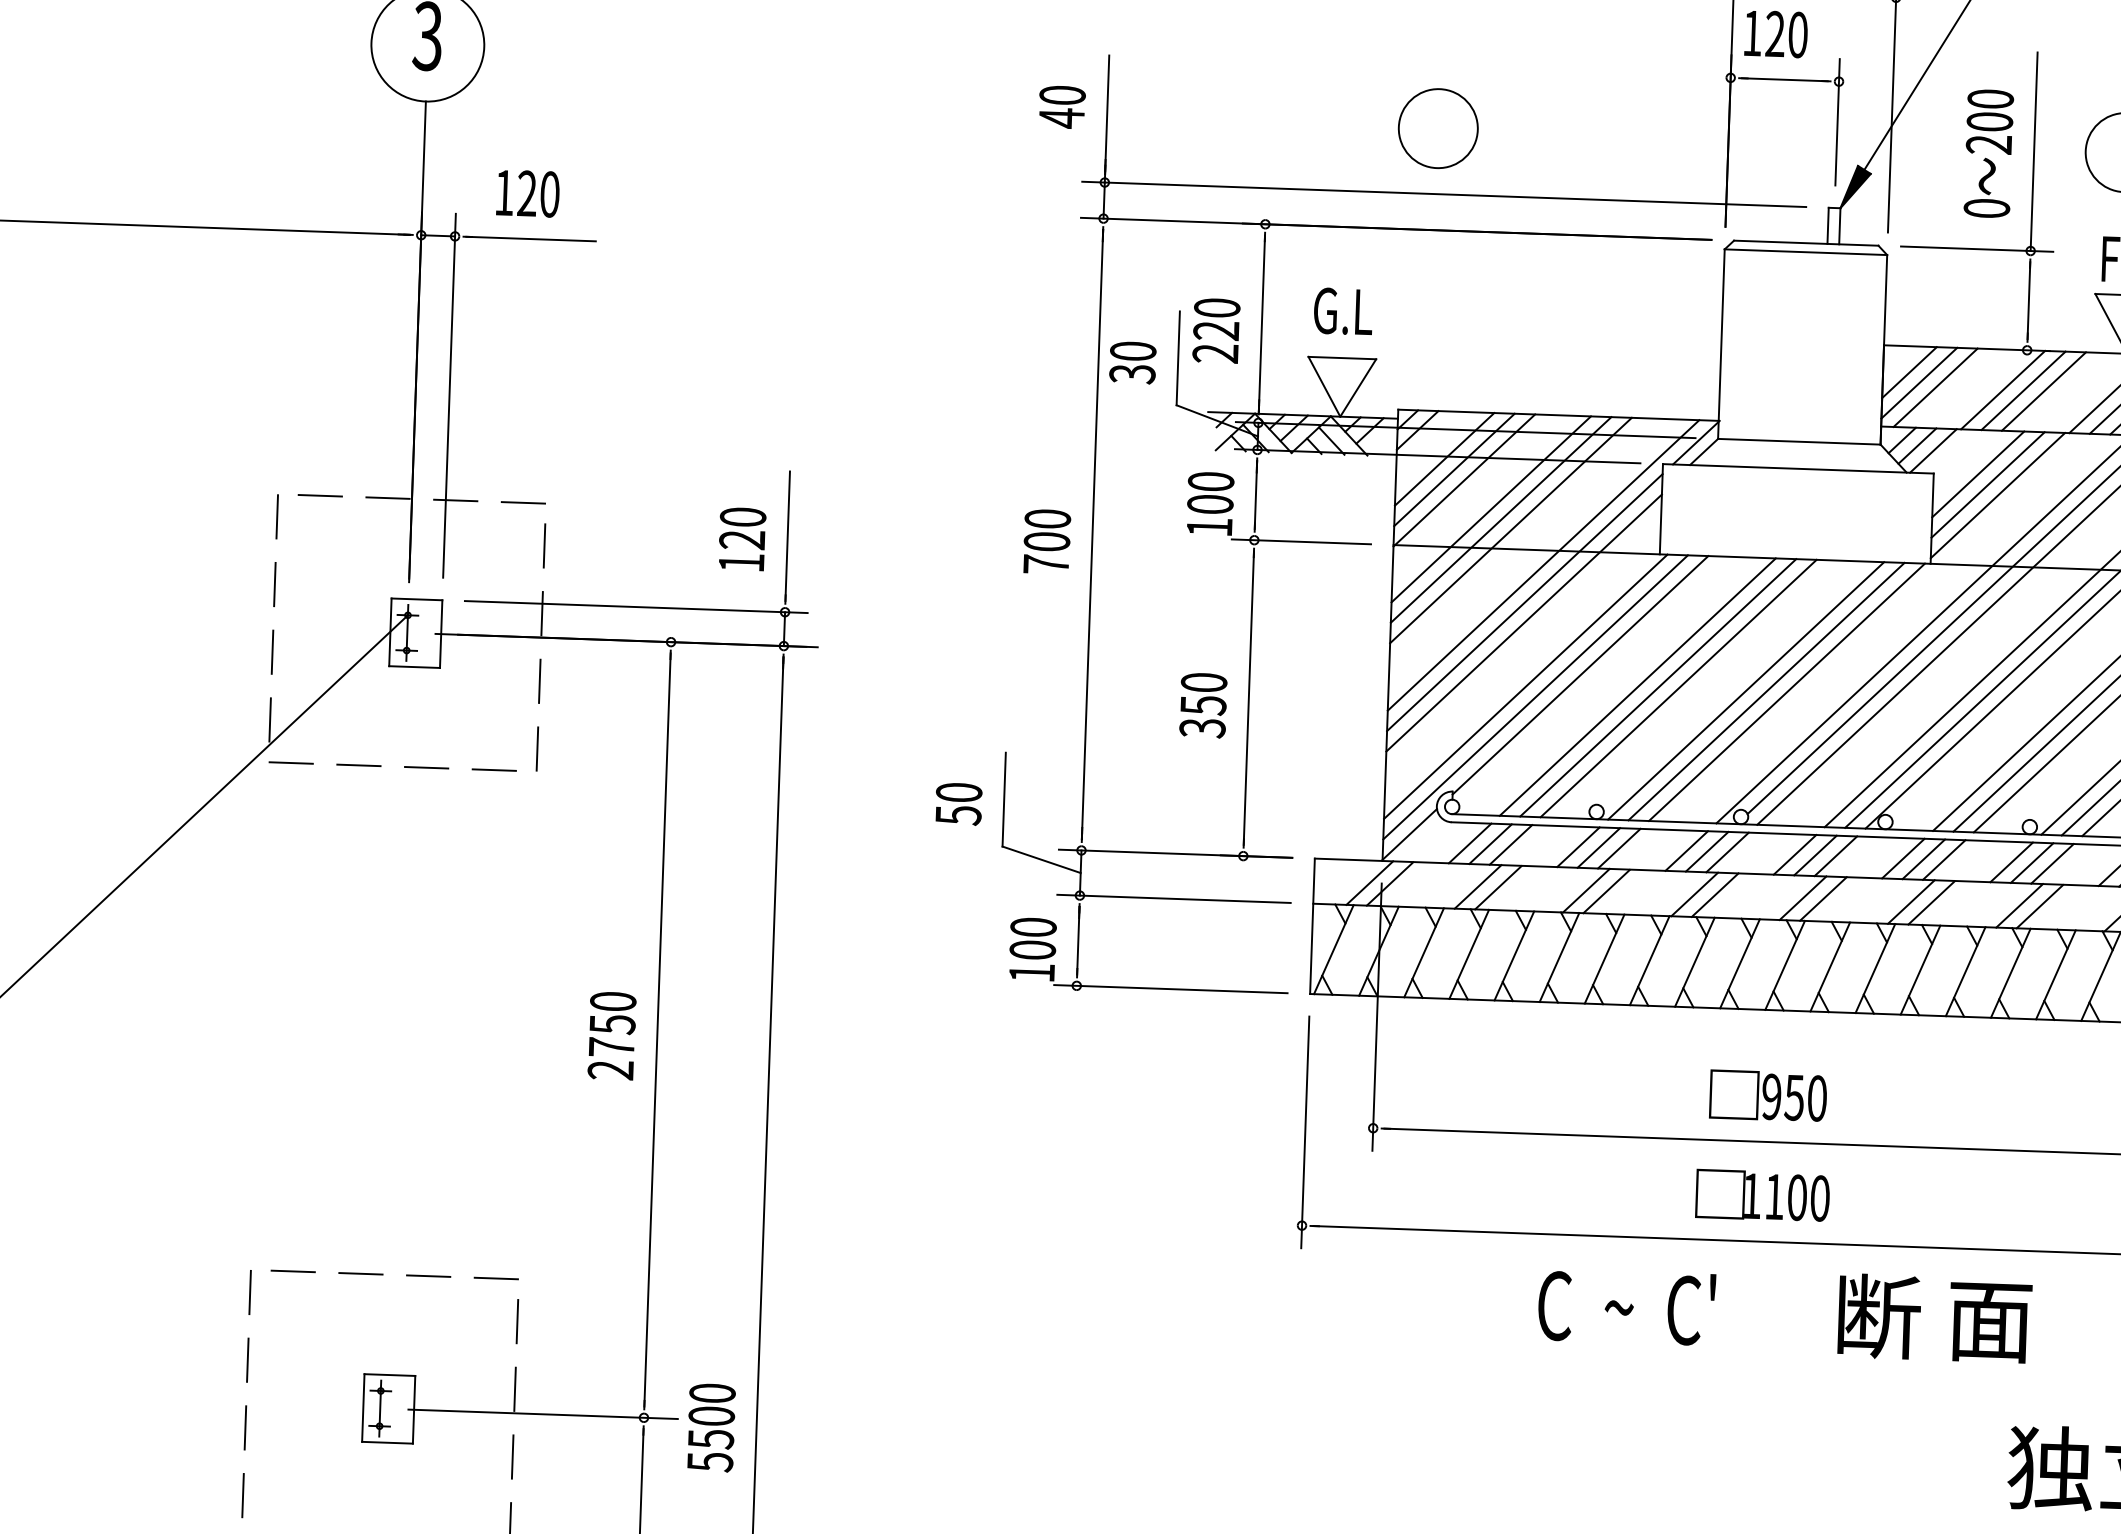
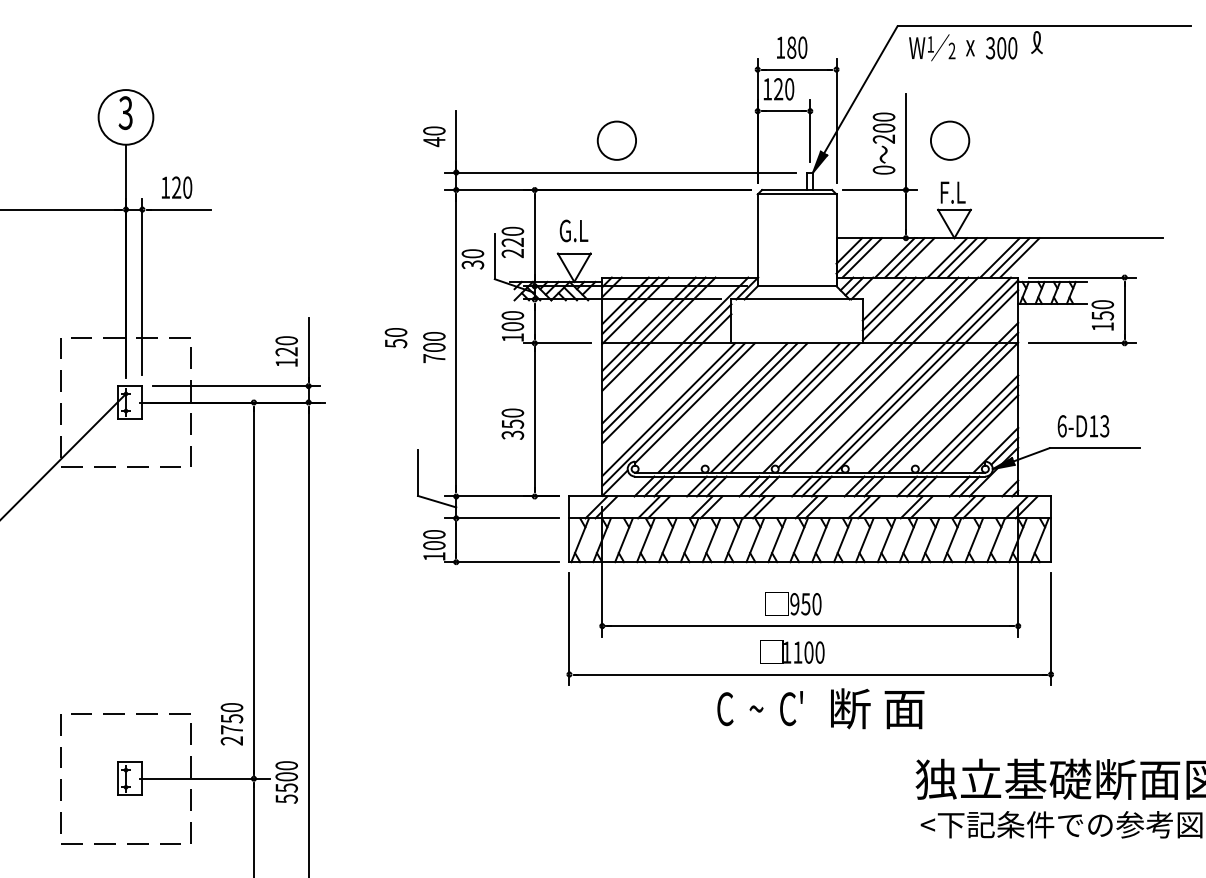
text: (957, 804) -> (395, 338), moved
text: (611, 1036) -> (231, 724), moved
text: (1625, 1307) -> (759, 708), moved

